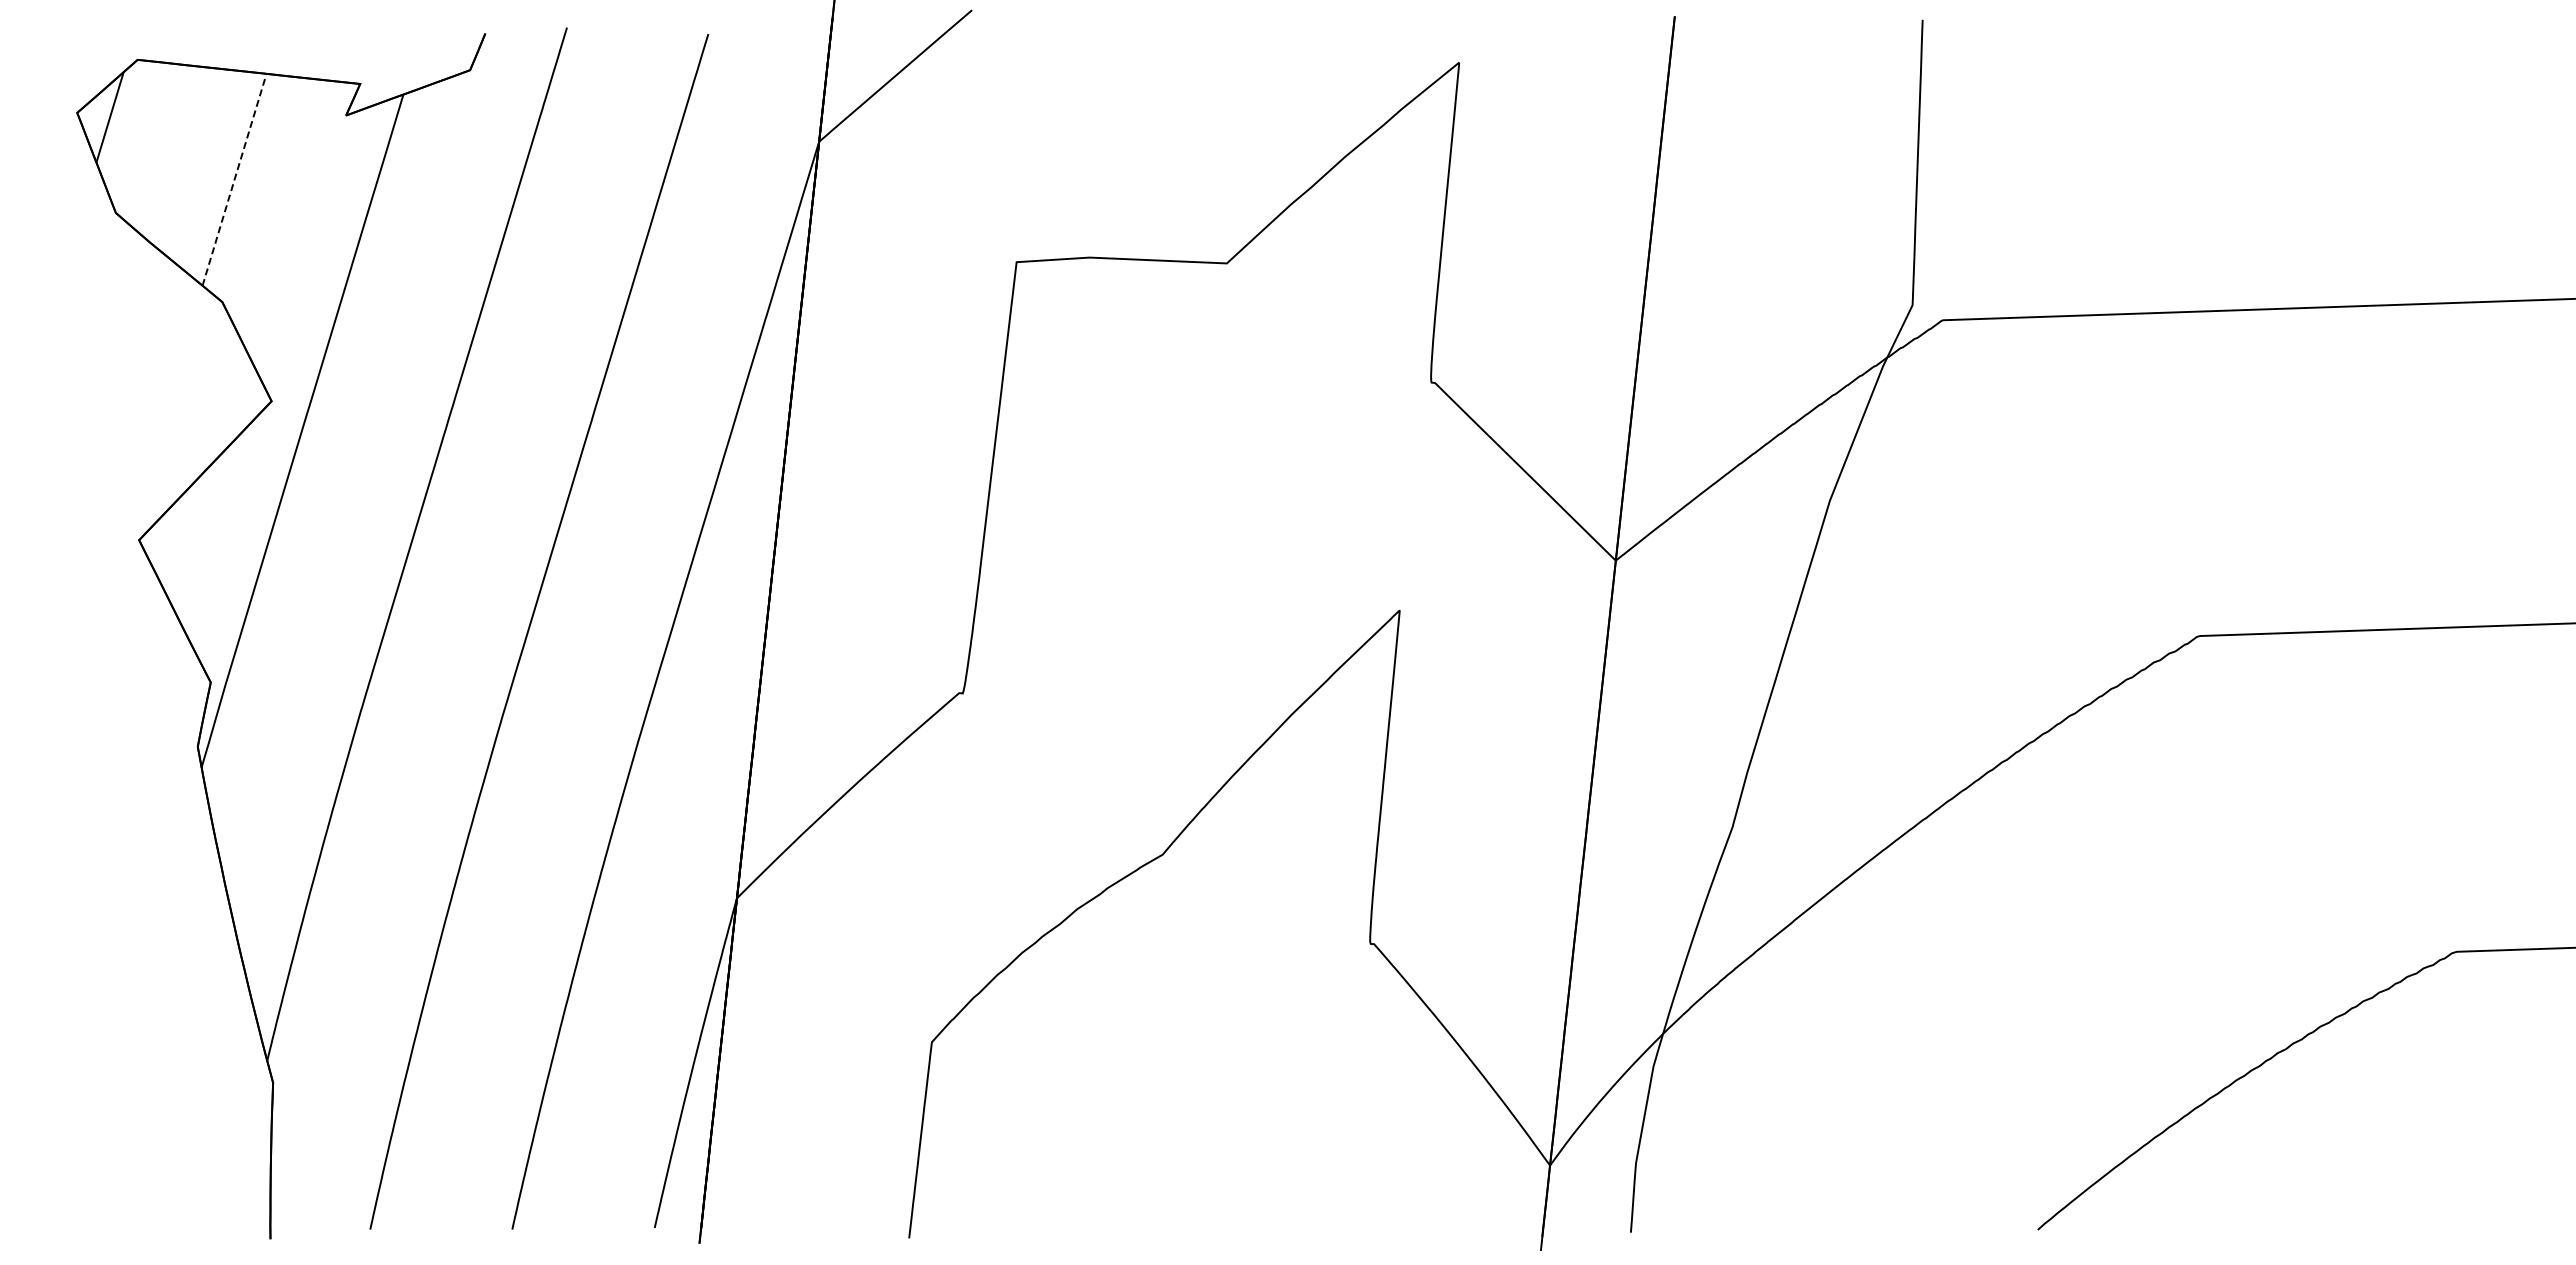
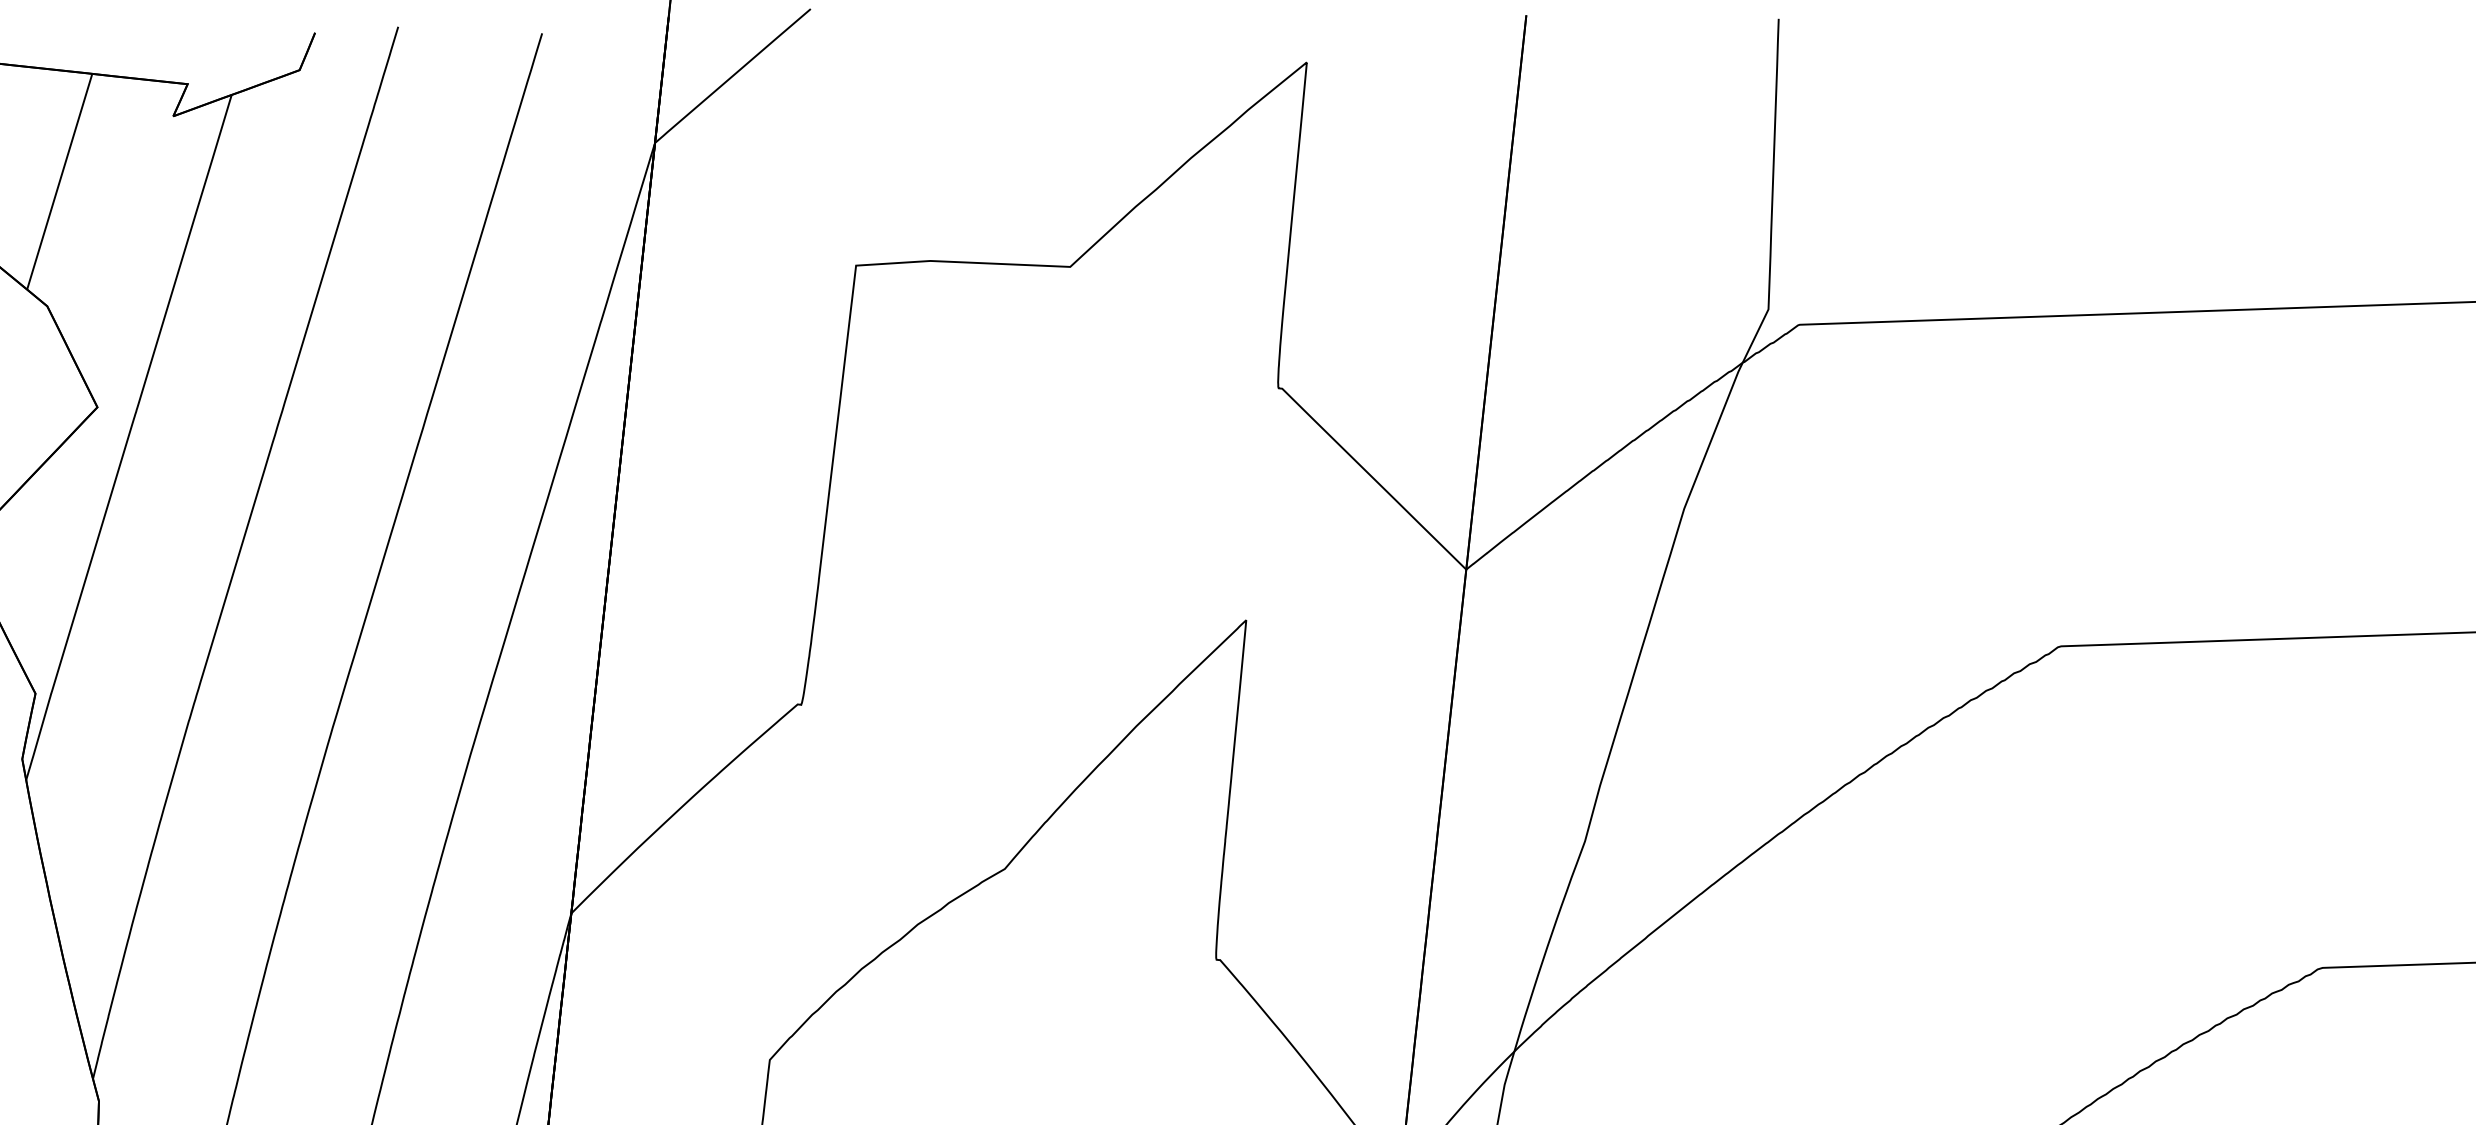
line: (234, 179) -> (59, 181), dashed -> solid

